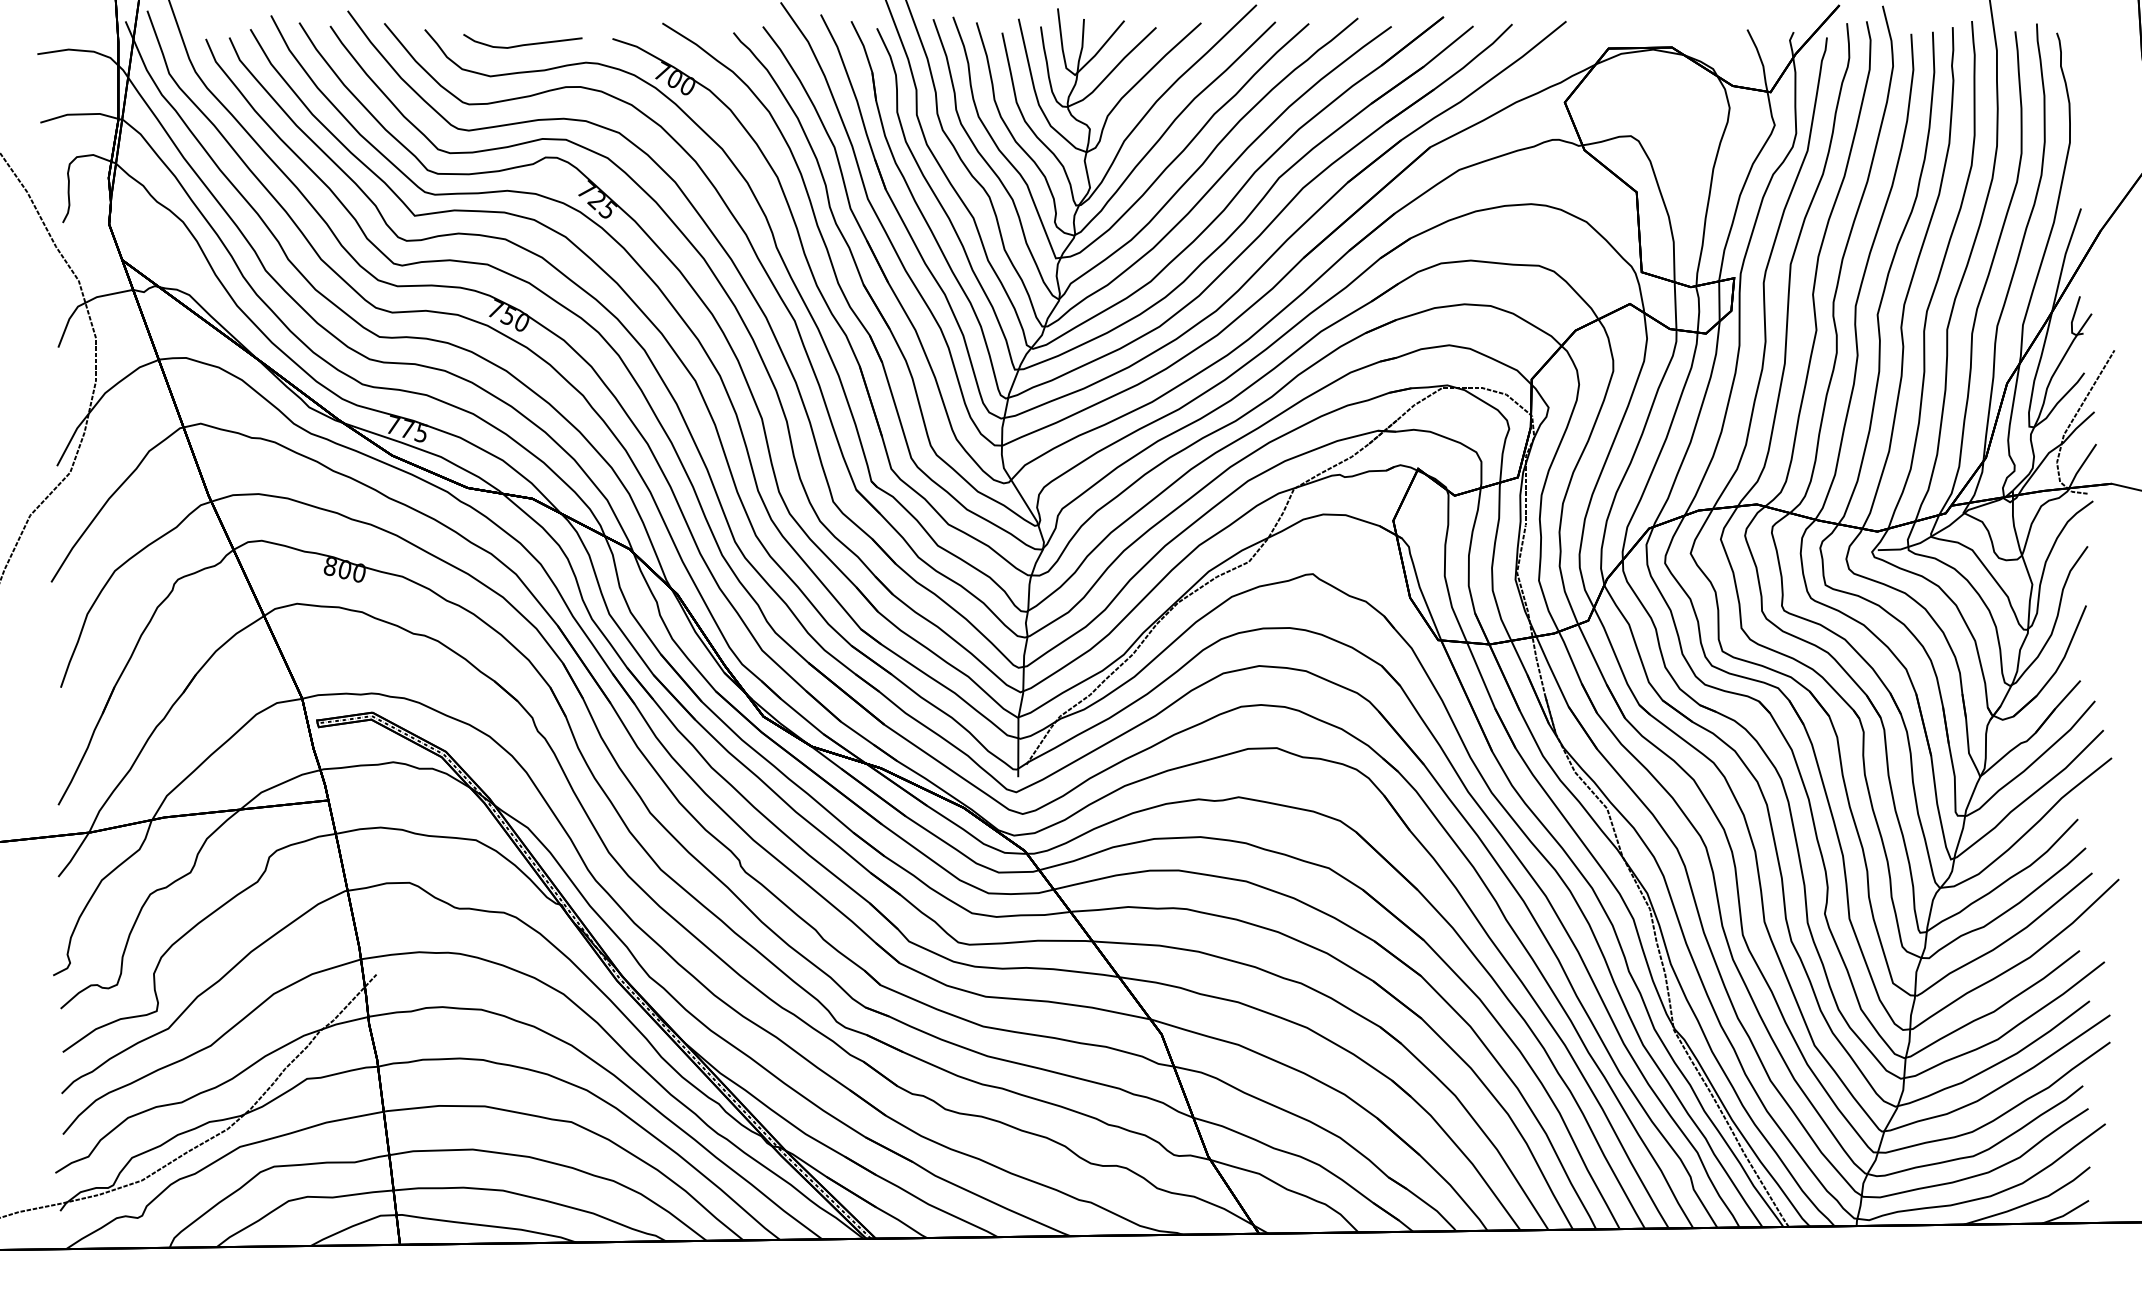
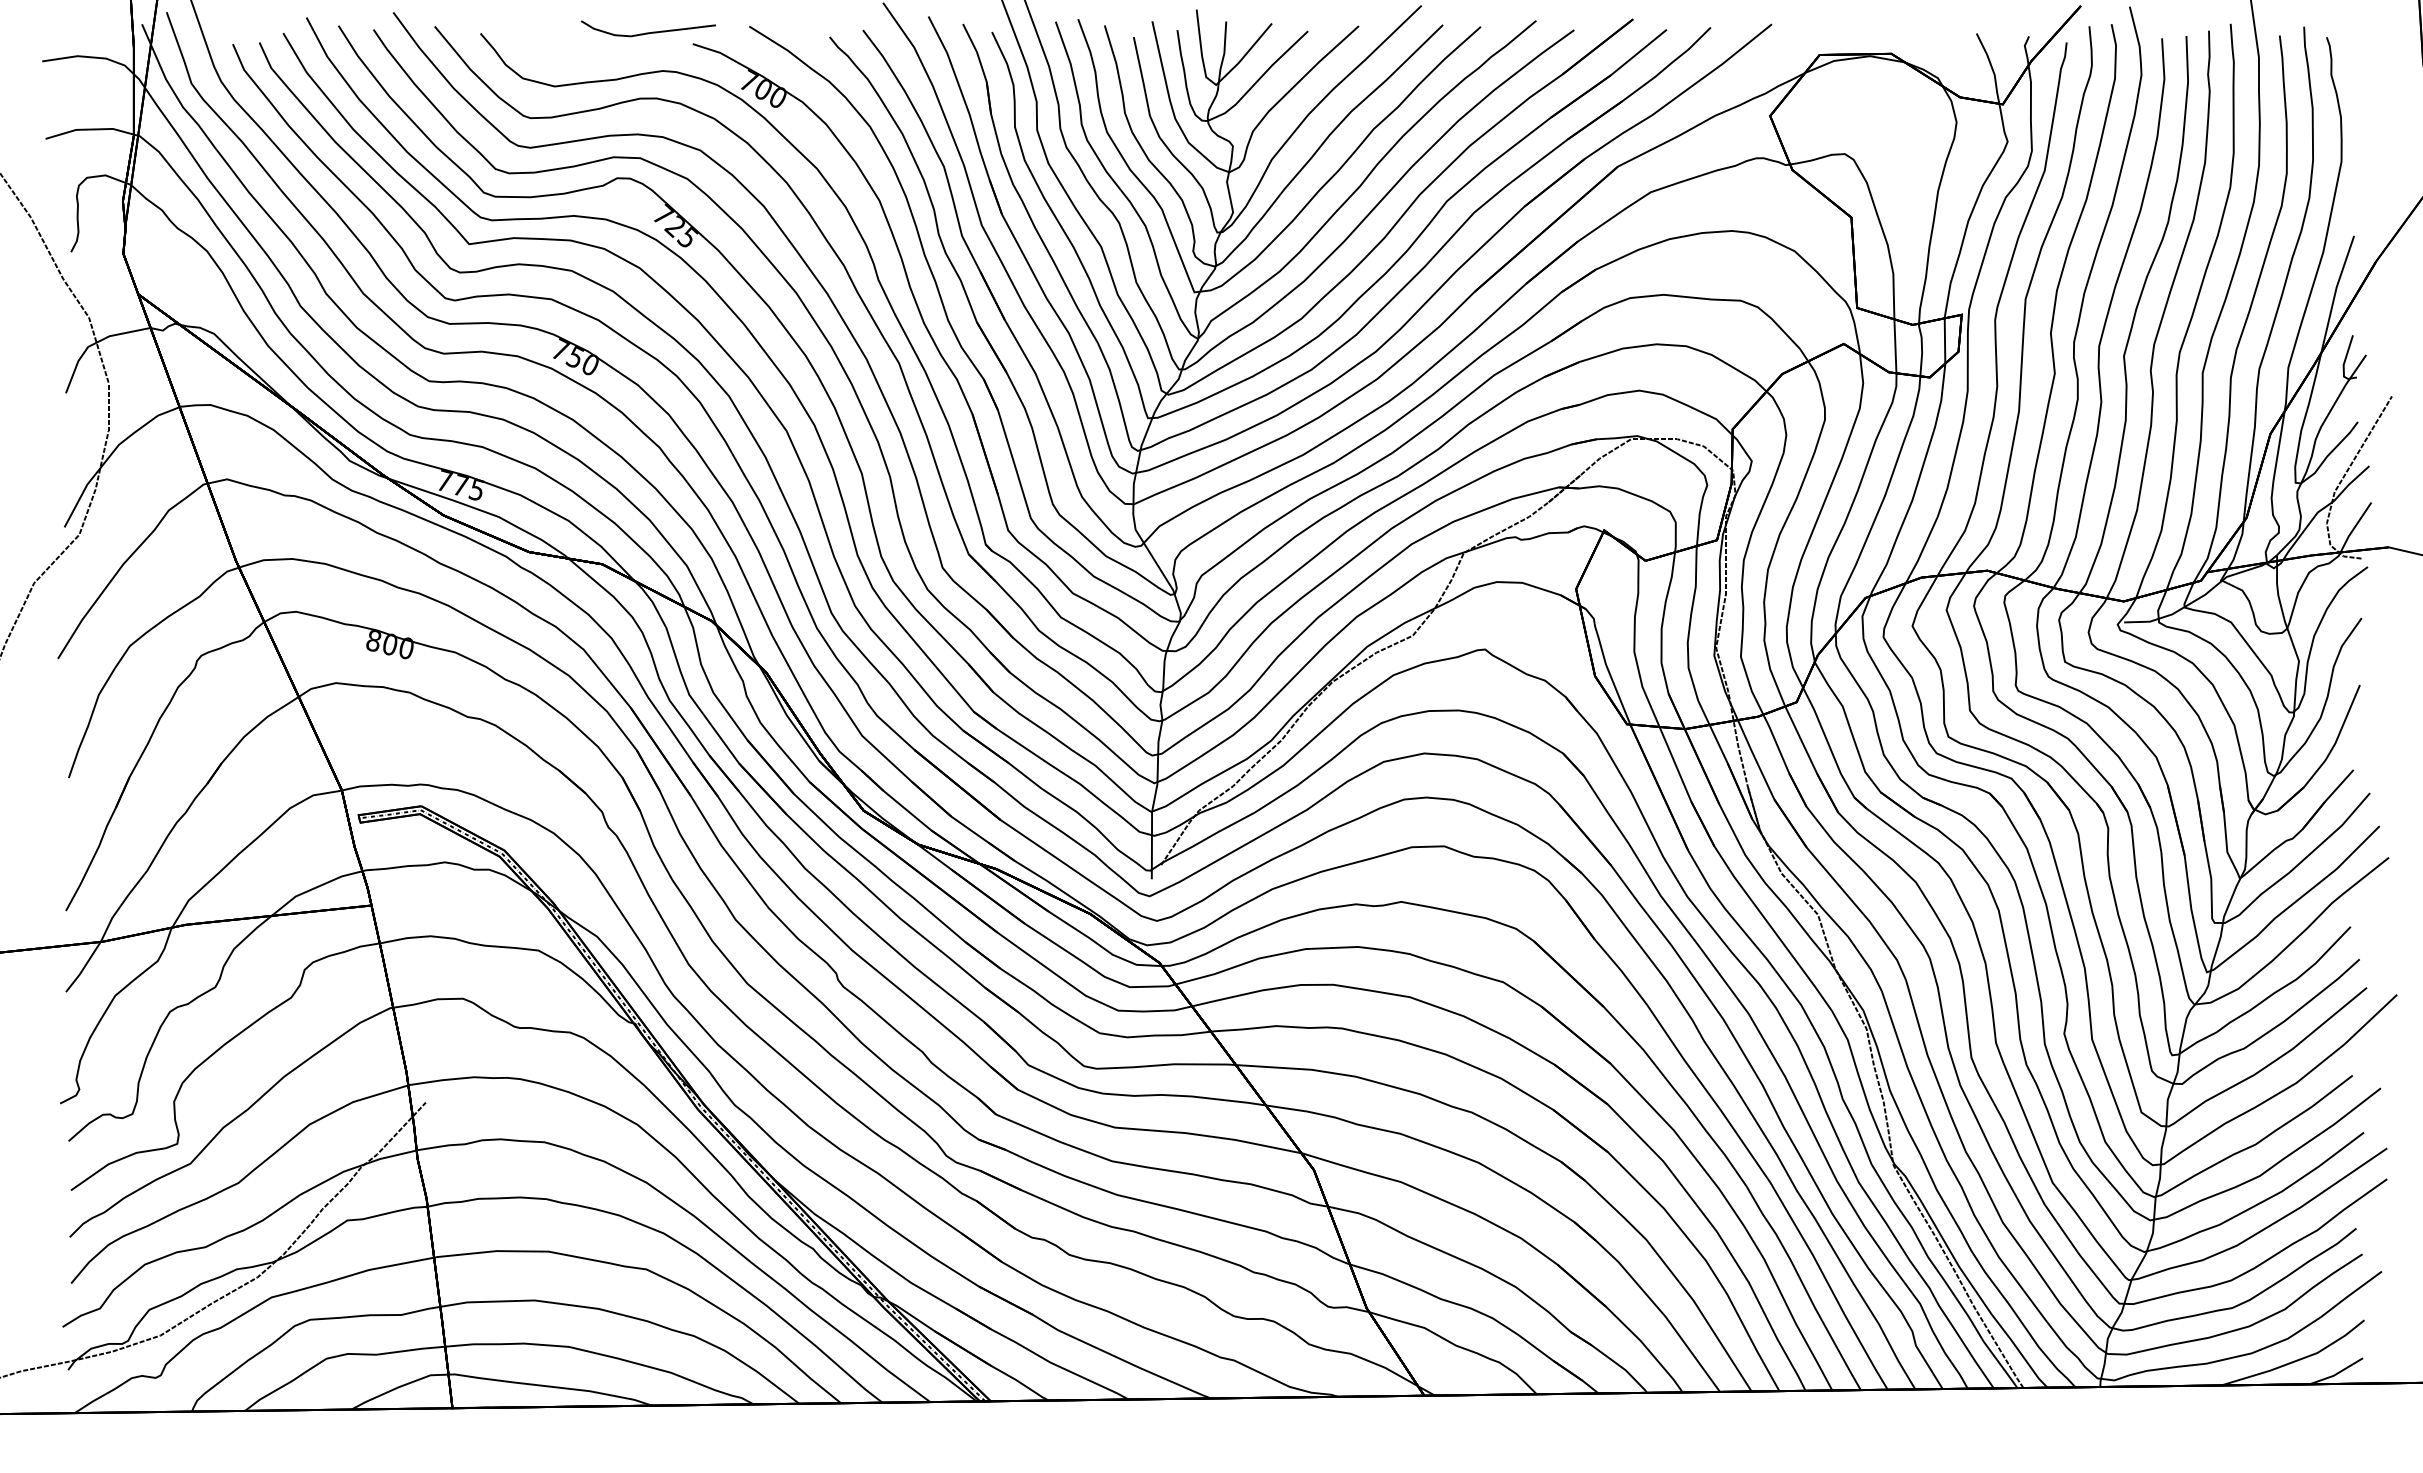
curve: (522, 44) -> (648, 32), moved

